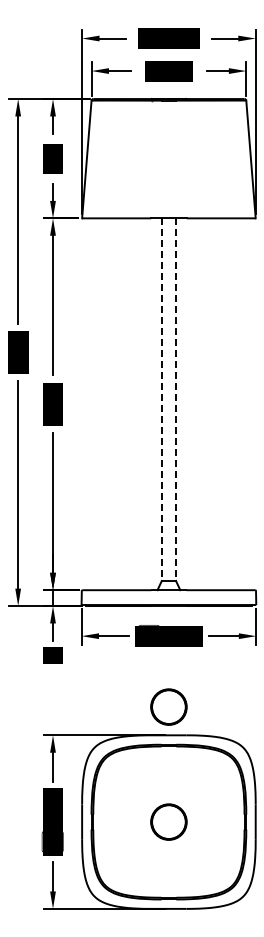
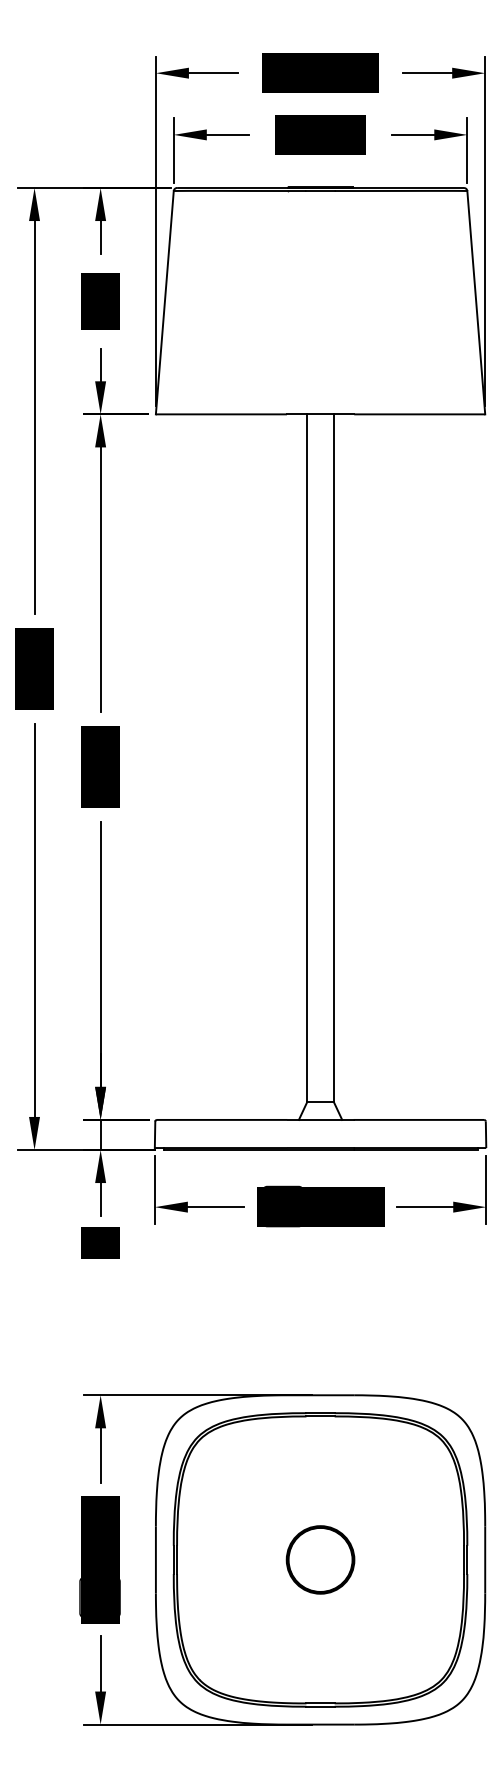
line: (161, 400) -> (306, 759), dashed -> solid
line: (175, 400) -> (333, 759), dashed -> solid
circle: (168, 706) -> (319, 1340), removed

